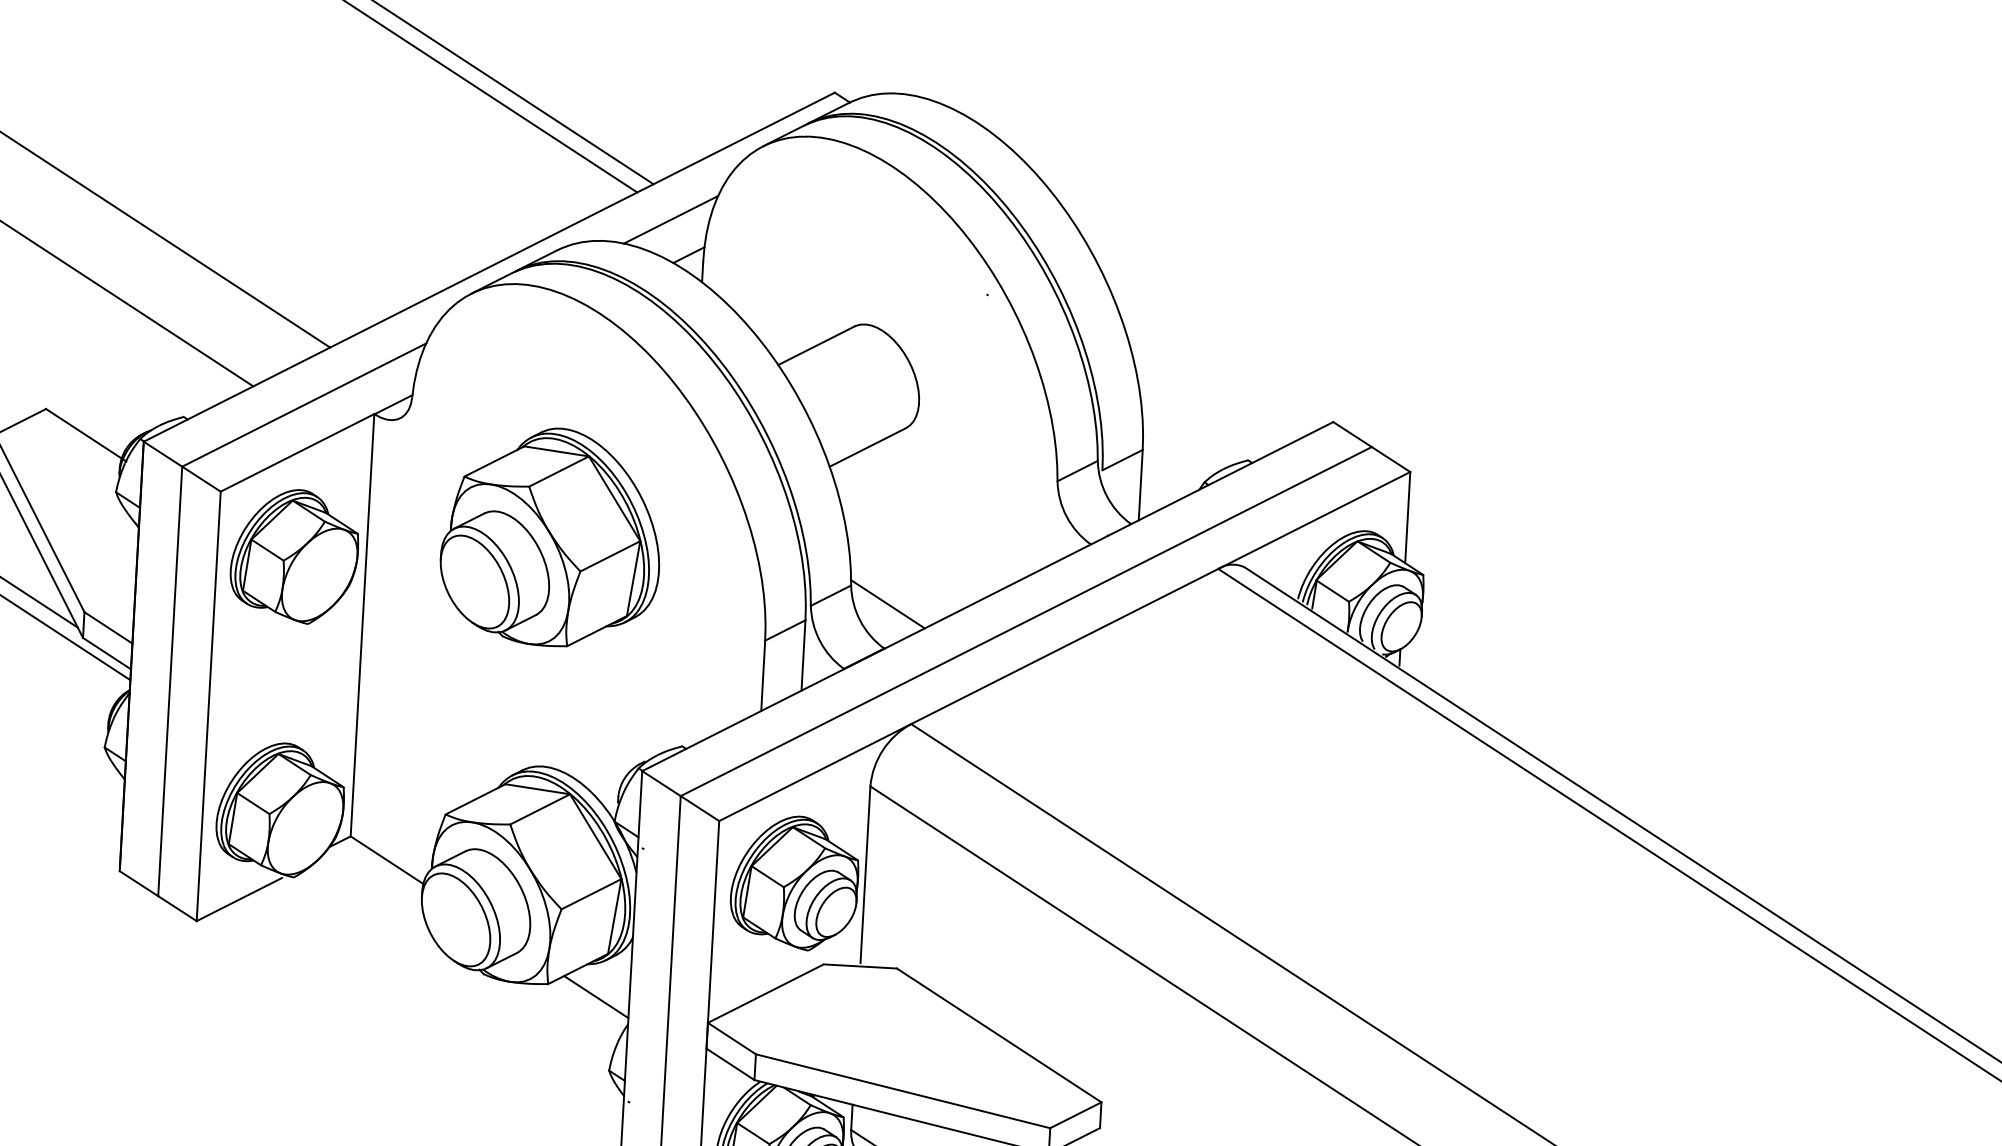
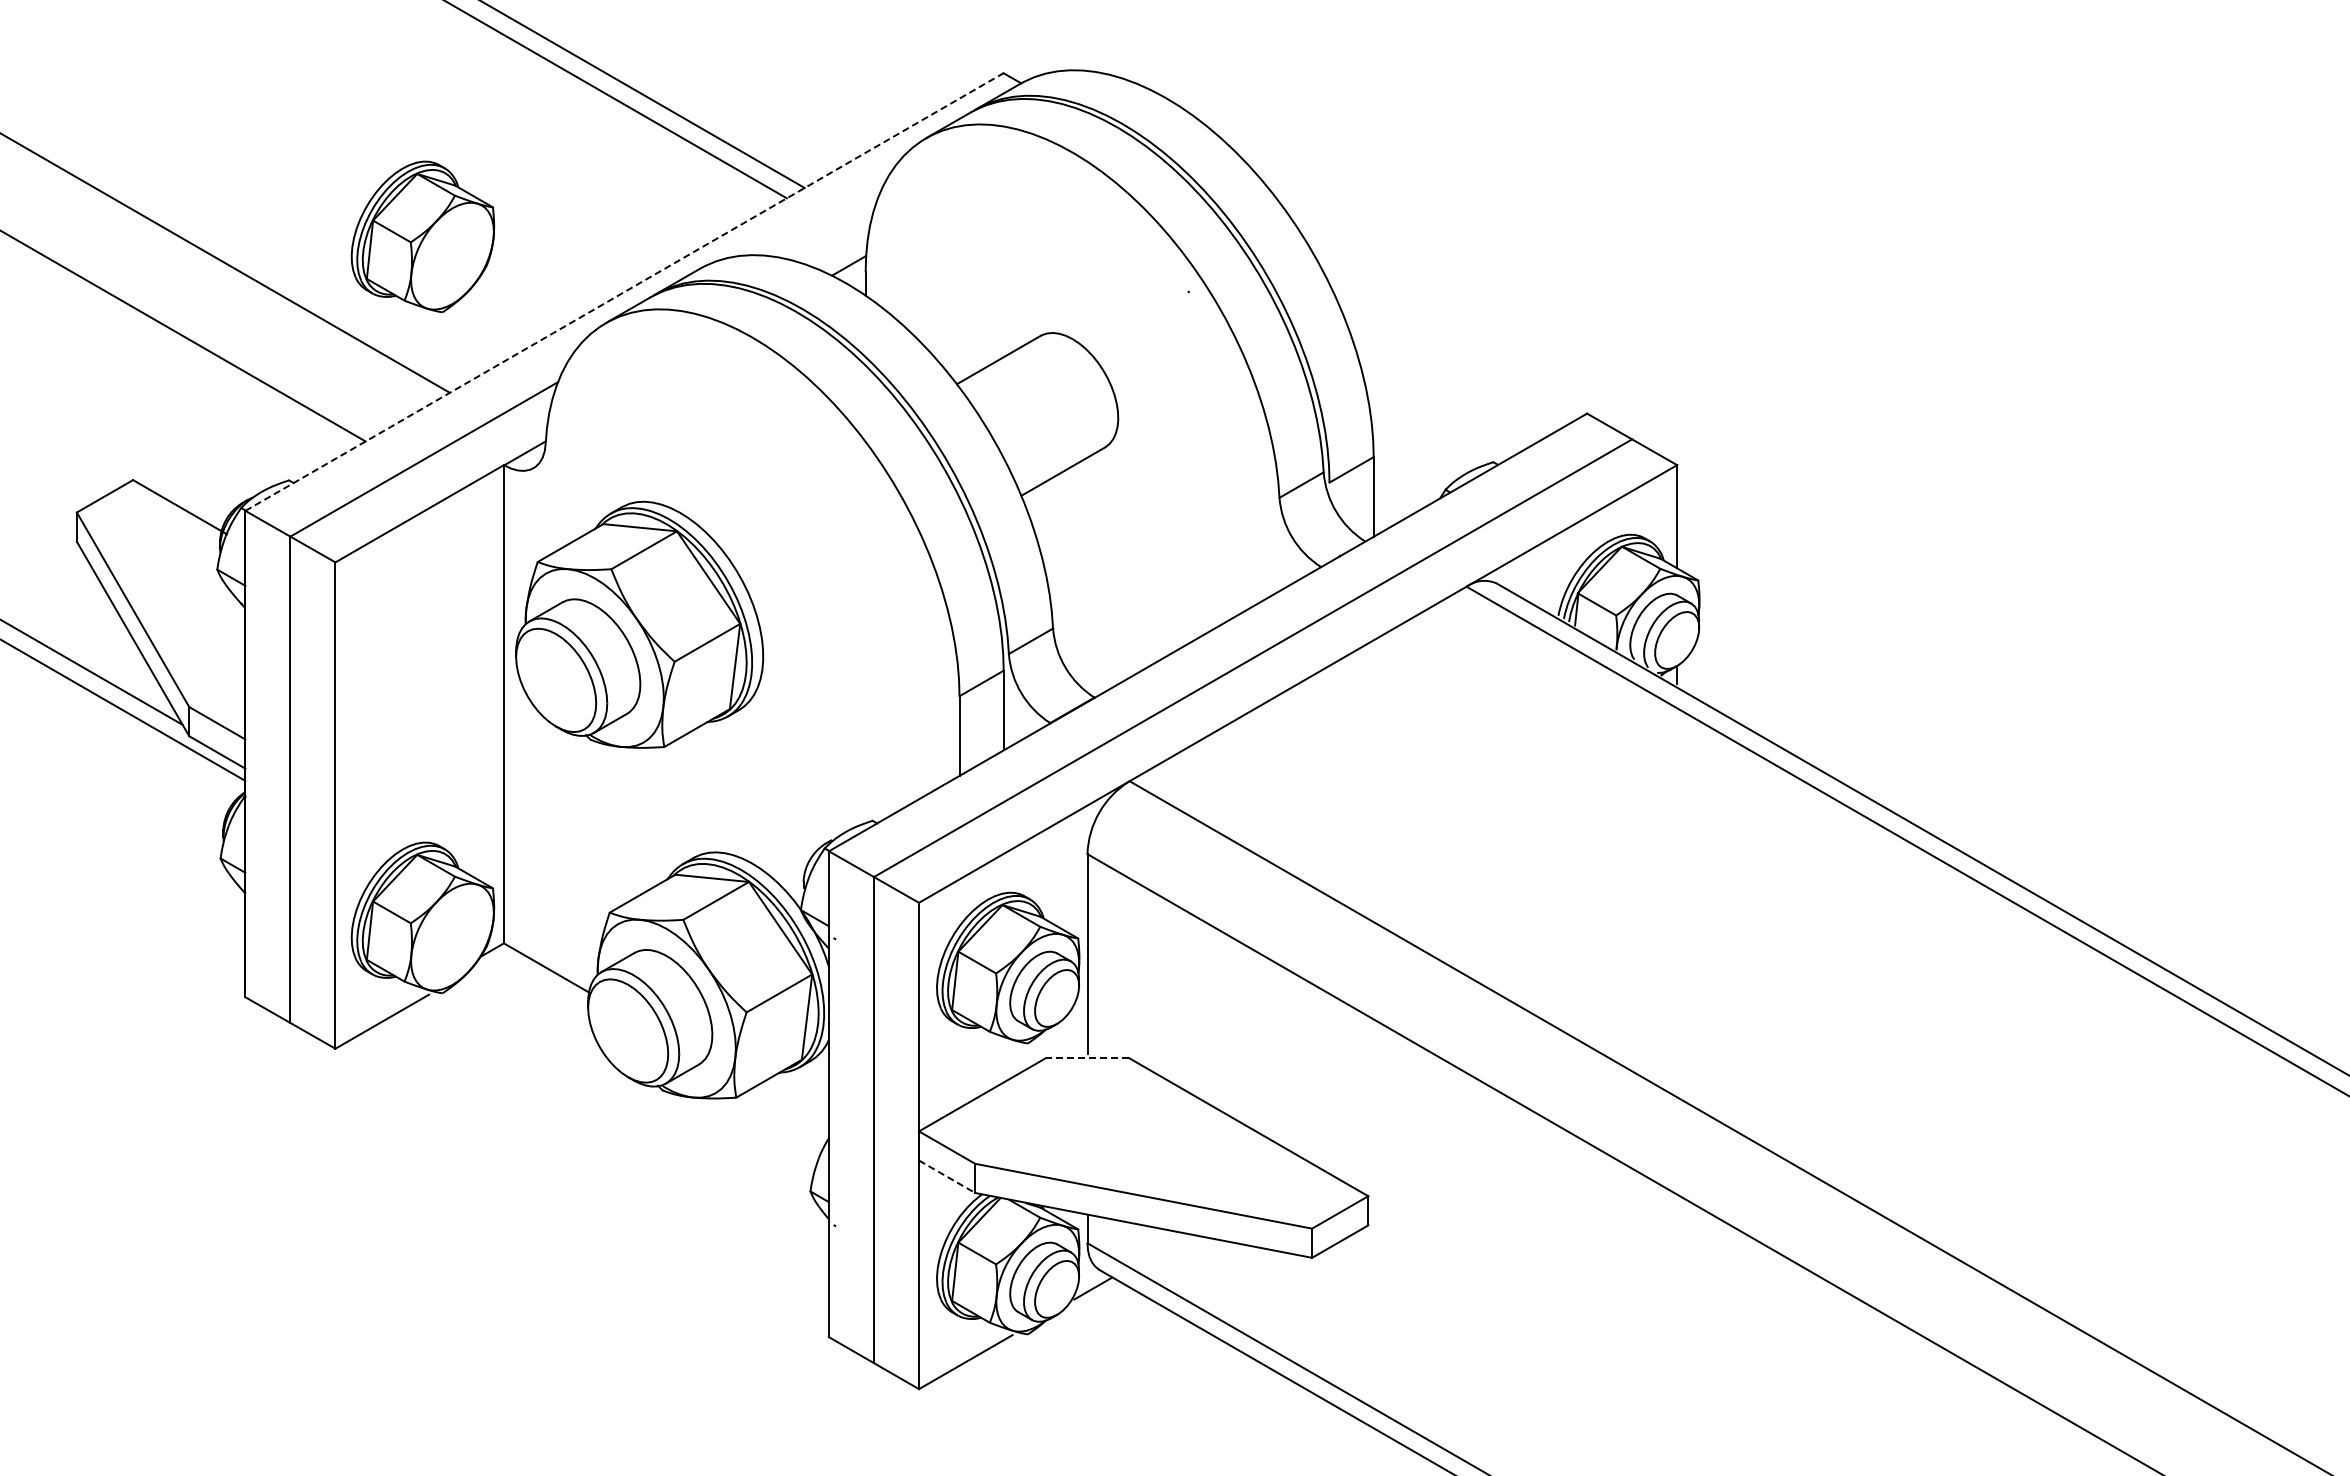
line: (670, 219) -> (826, 226), removed
line: (489, 267) -> (624, 292), solid -> dashed
part: (551, 536) -> (639, 624), moved
part: (294, 556) -> (422, 236), moved
line: (887, 604) -> (1095, 647), removed
line: (860, 966) -> (1087, 1058), solid -> dashed
line: (595, 997) -> (790, 1109), removed
line: (730, 1065) -> (947, 1177), solid -> dashed

